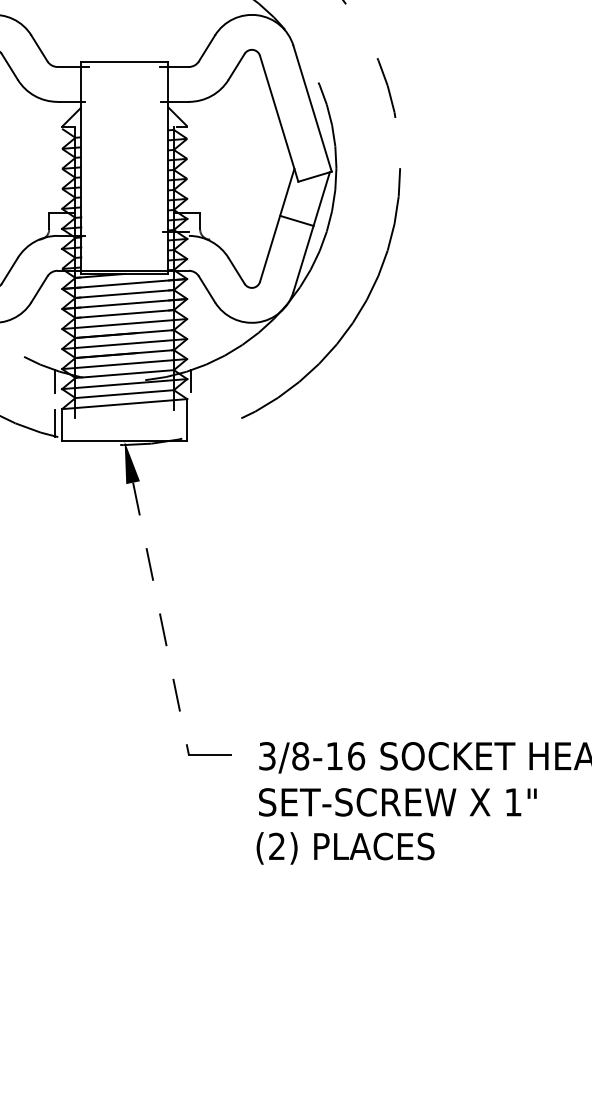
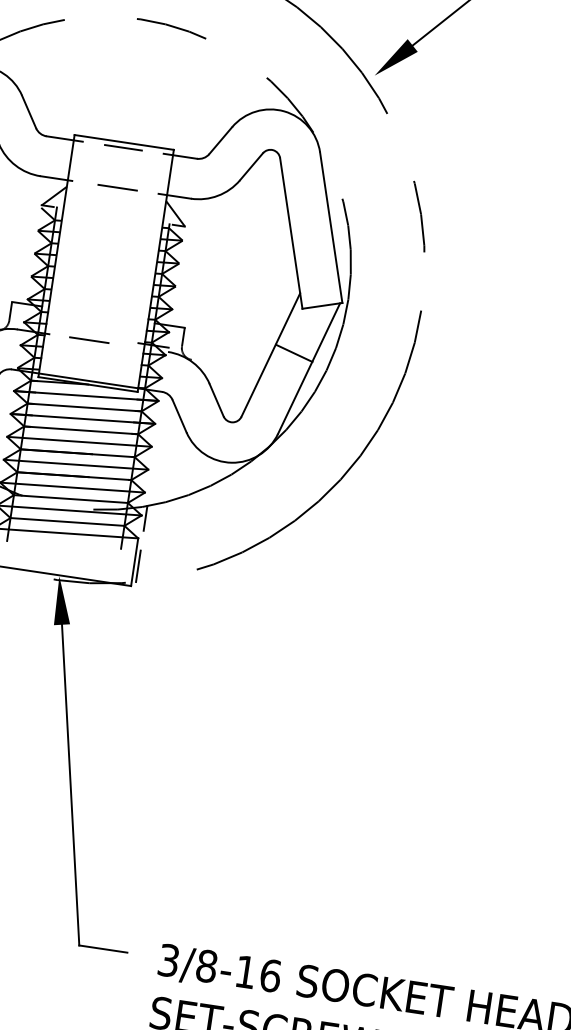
line: (124, 66) -> (123, 147), added
line: (124, 101) -> (117, 187), added
line: (119, 235) -> (88, 339), added
line: (190, 422) -> (137, 565), added
line: (161, 618) -> (71, 784), dashed -> solid

